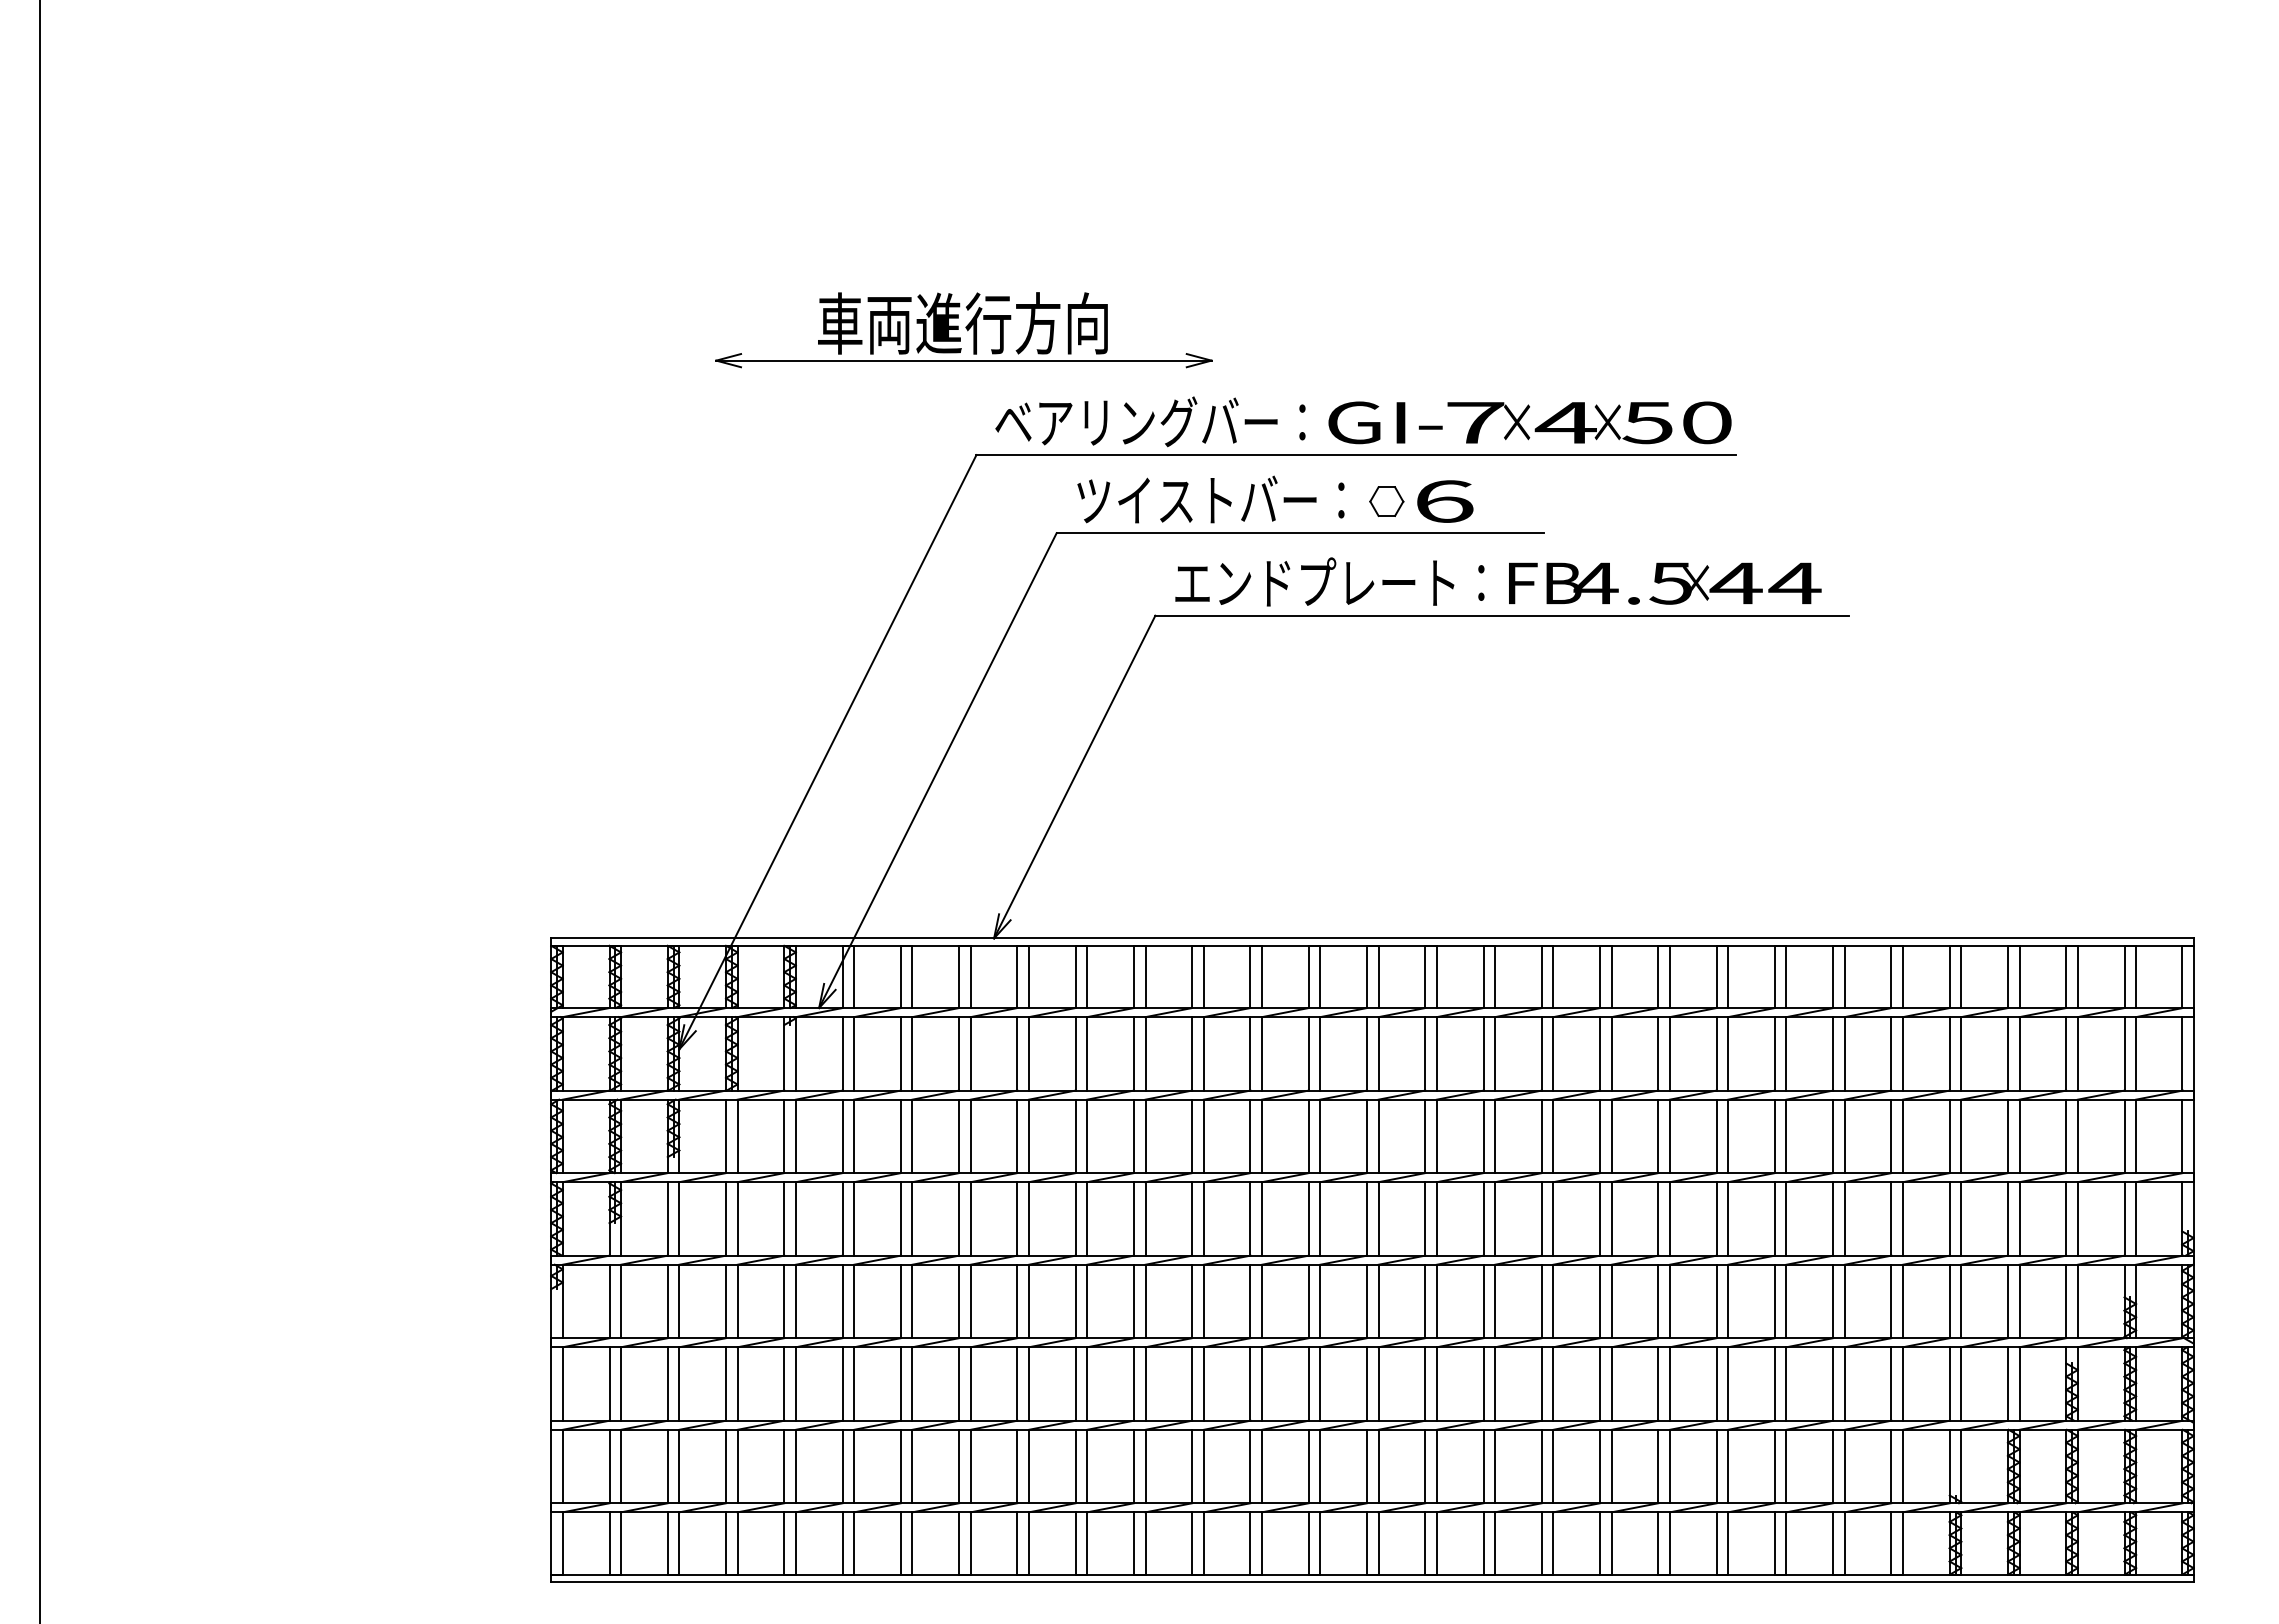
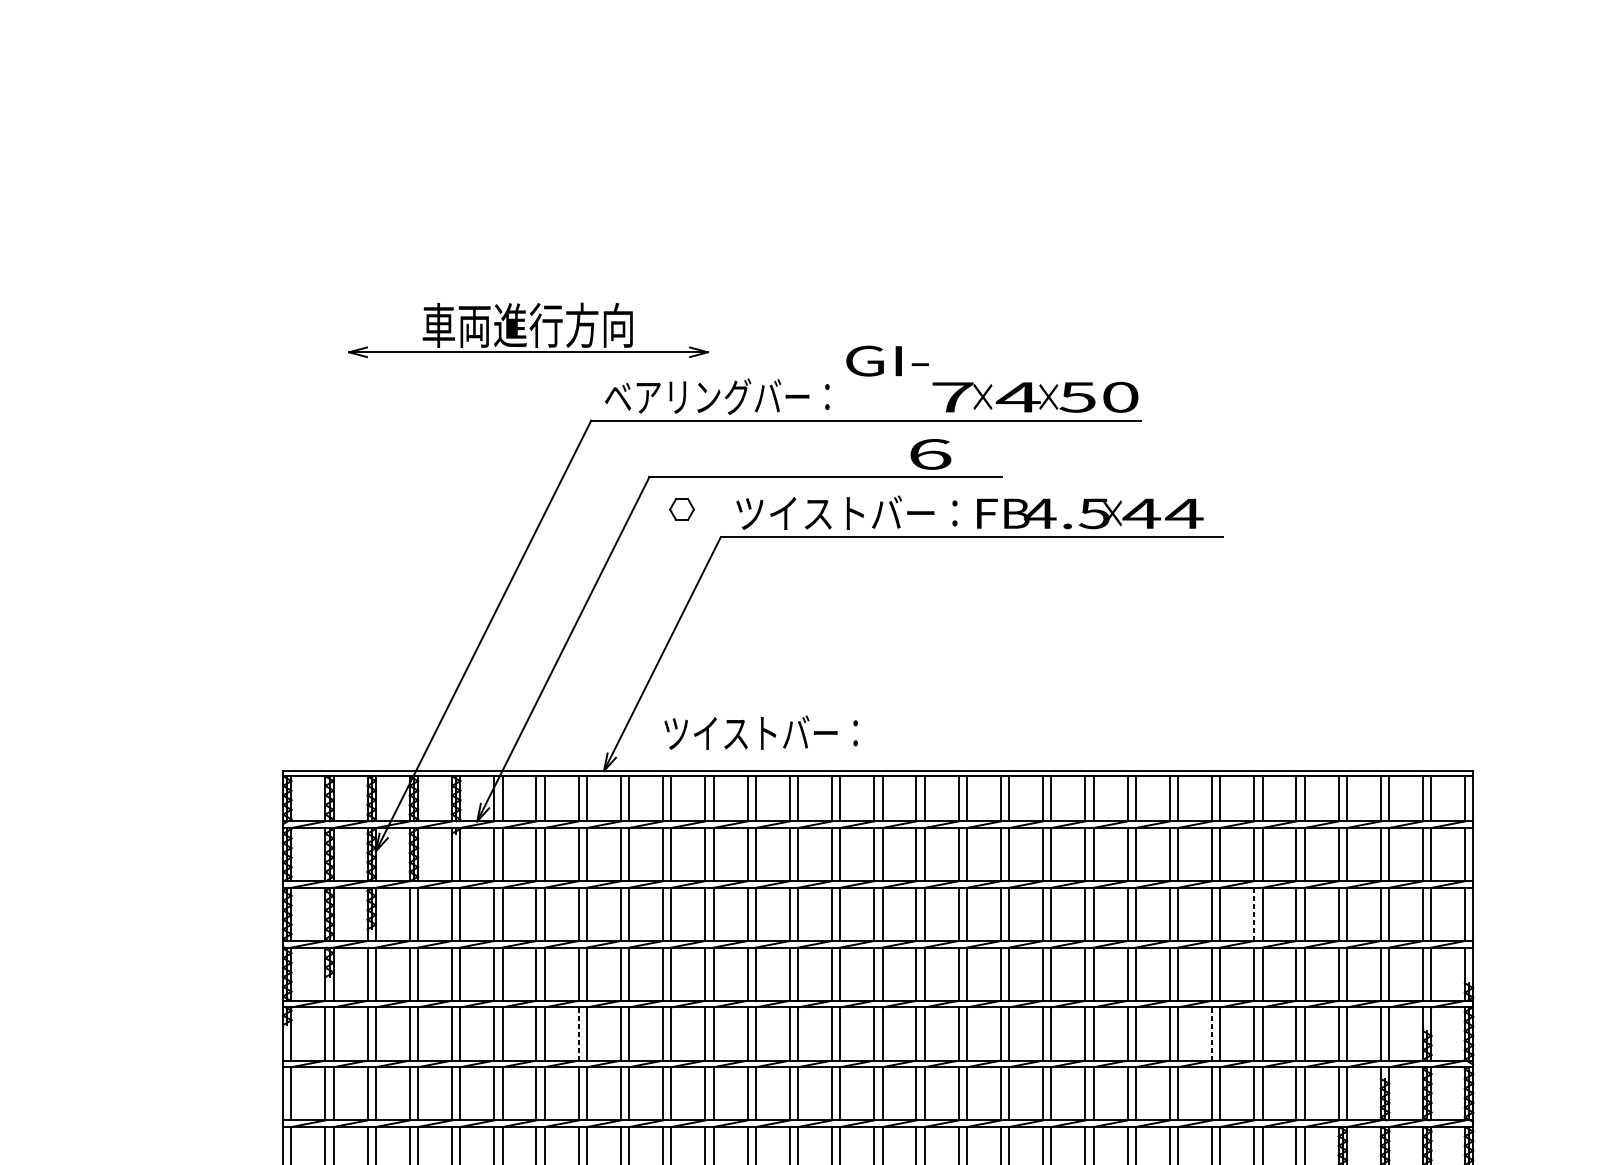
part: (963, 330) -> (528, 330), moved
text: (1385, 422) -> (887, 360), moved
text: (1210, 499) -> (760, 732), moved
part: (1386, 501) -> (681, 509), moved
text: (1329, 581) -> (847, 512), エンドプレート： -> ツイストバー：
line: (1891, 1136) -> (1254, 914), solid -> dashed
line: (959, 1301) -> (578, 1034), solid -> dashed
line: (1833, 1301) -> (1212, 1034), solid -> dashed

